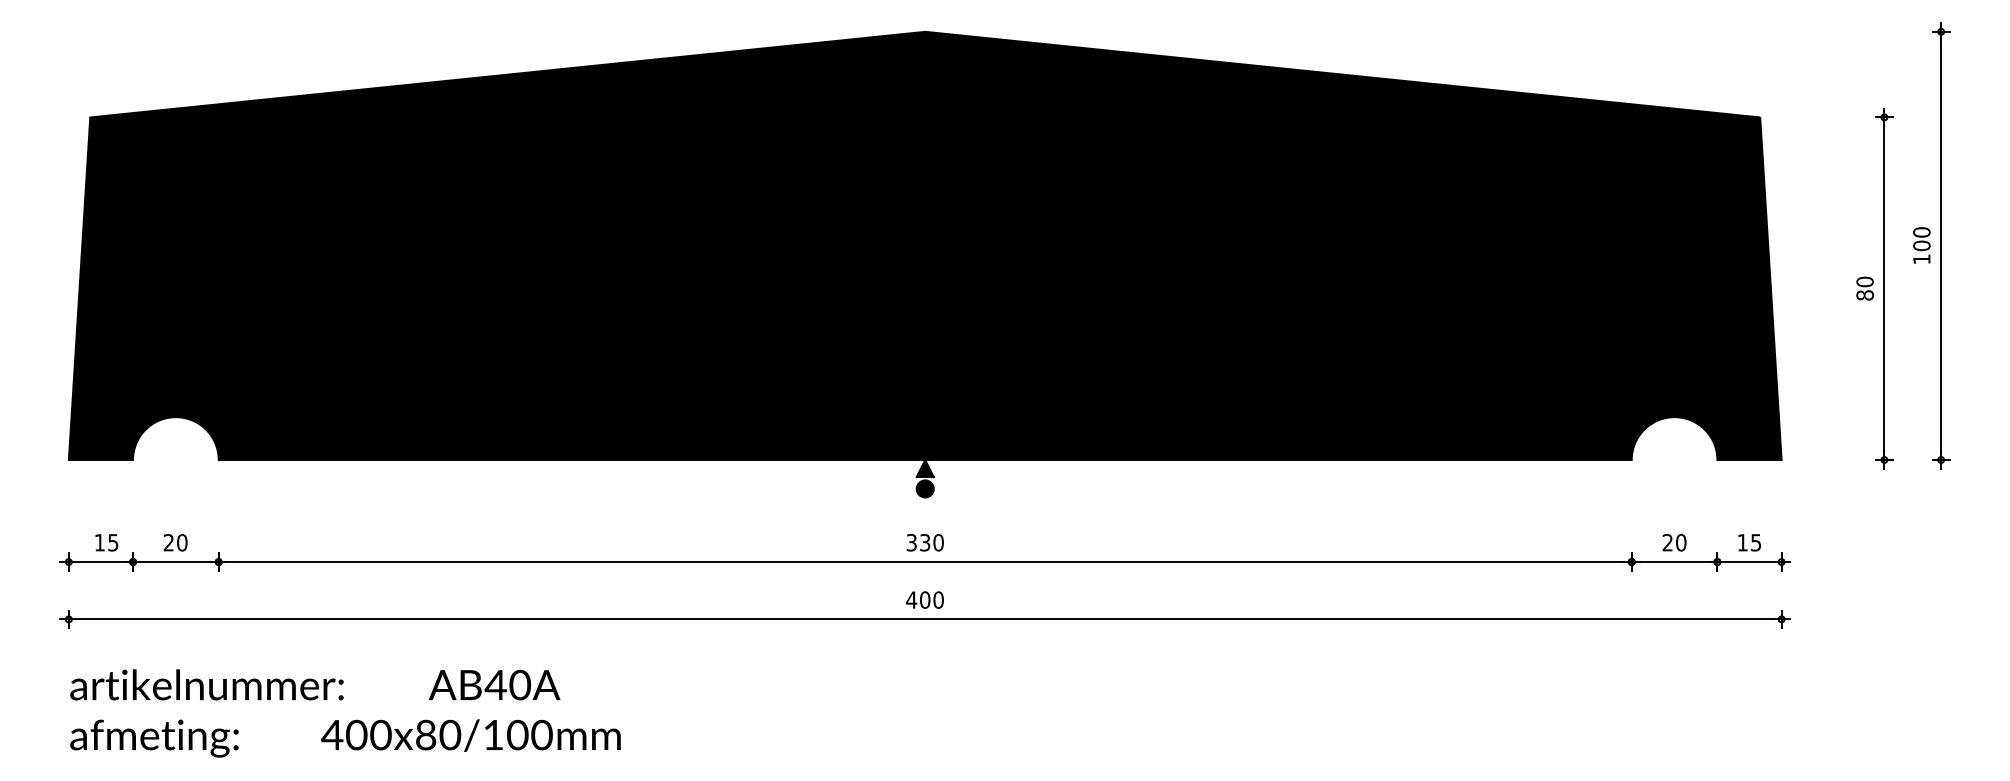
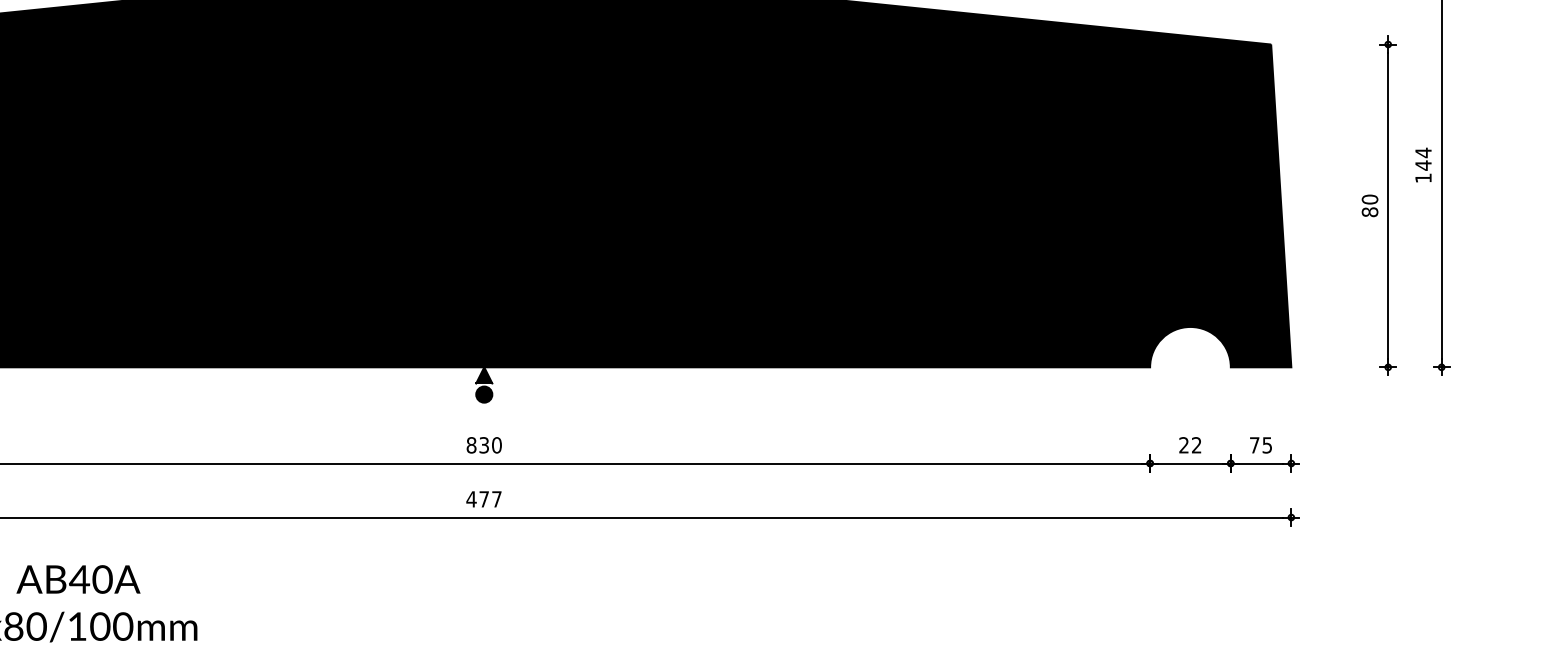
text: (1921, 239) -> (1423, 159), 100 -> 144
text: (911, 542) -> (471, 445), 330 -> 830
text: (1681, 542) -> (1196, 445), 20 -> 22
text: (1742, 542) -> (1254, 445), 15 -> 75
text: (931, 599) -> (490, 498), 400 -> 477

